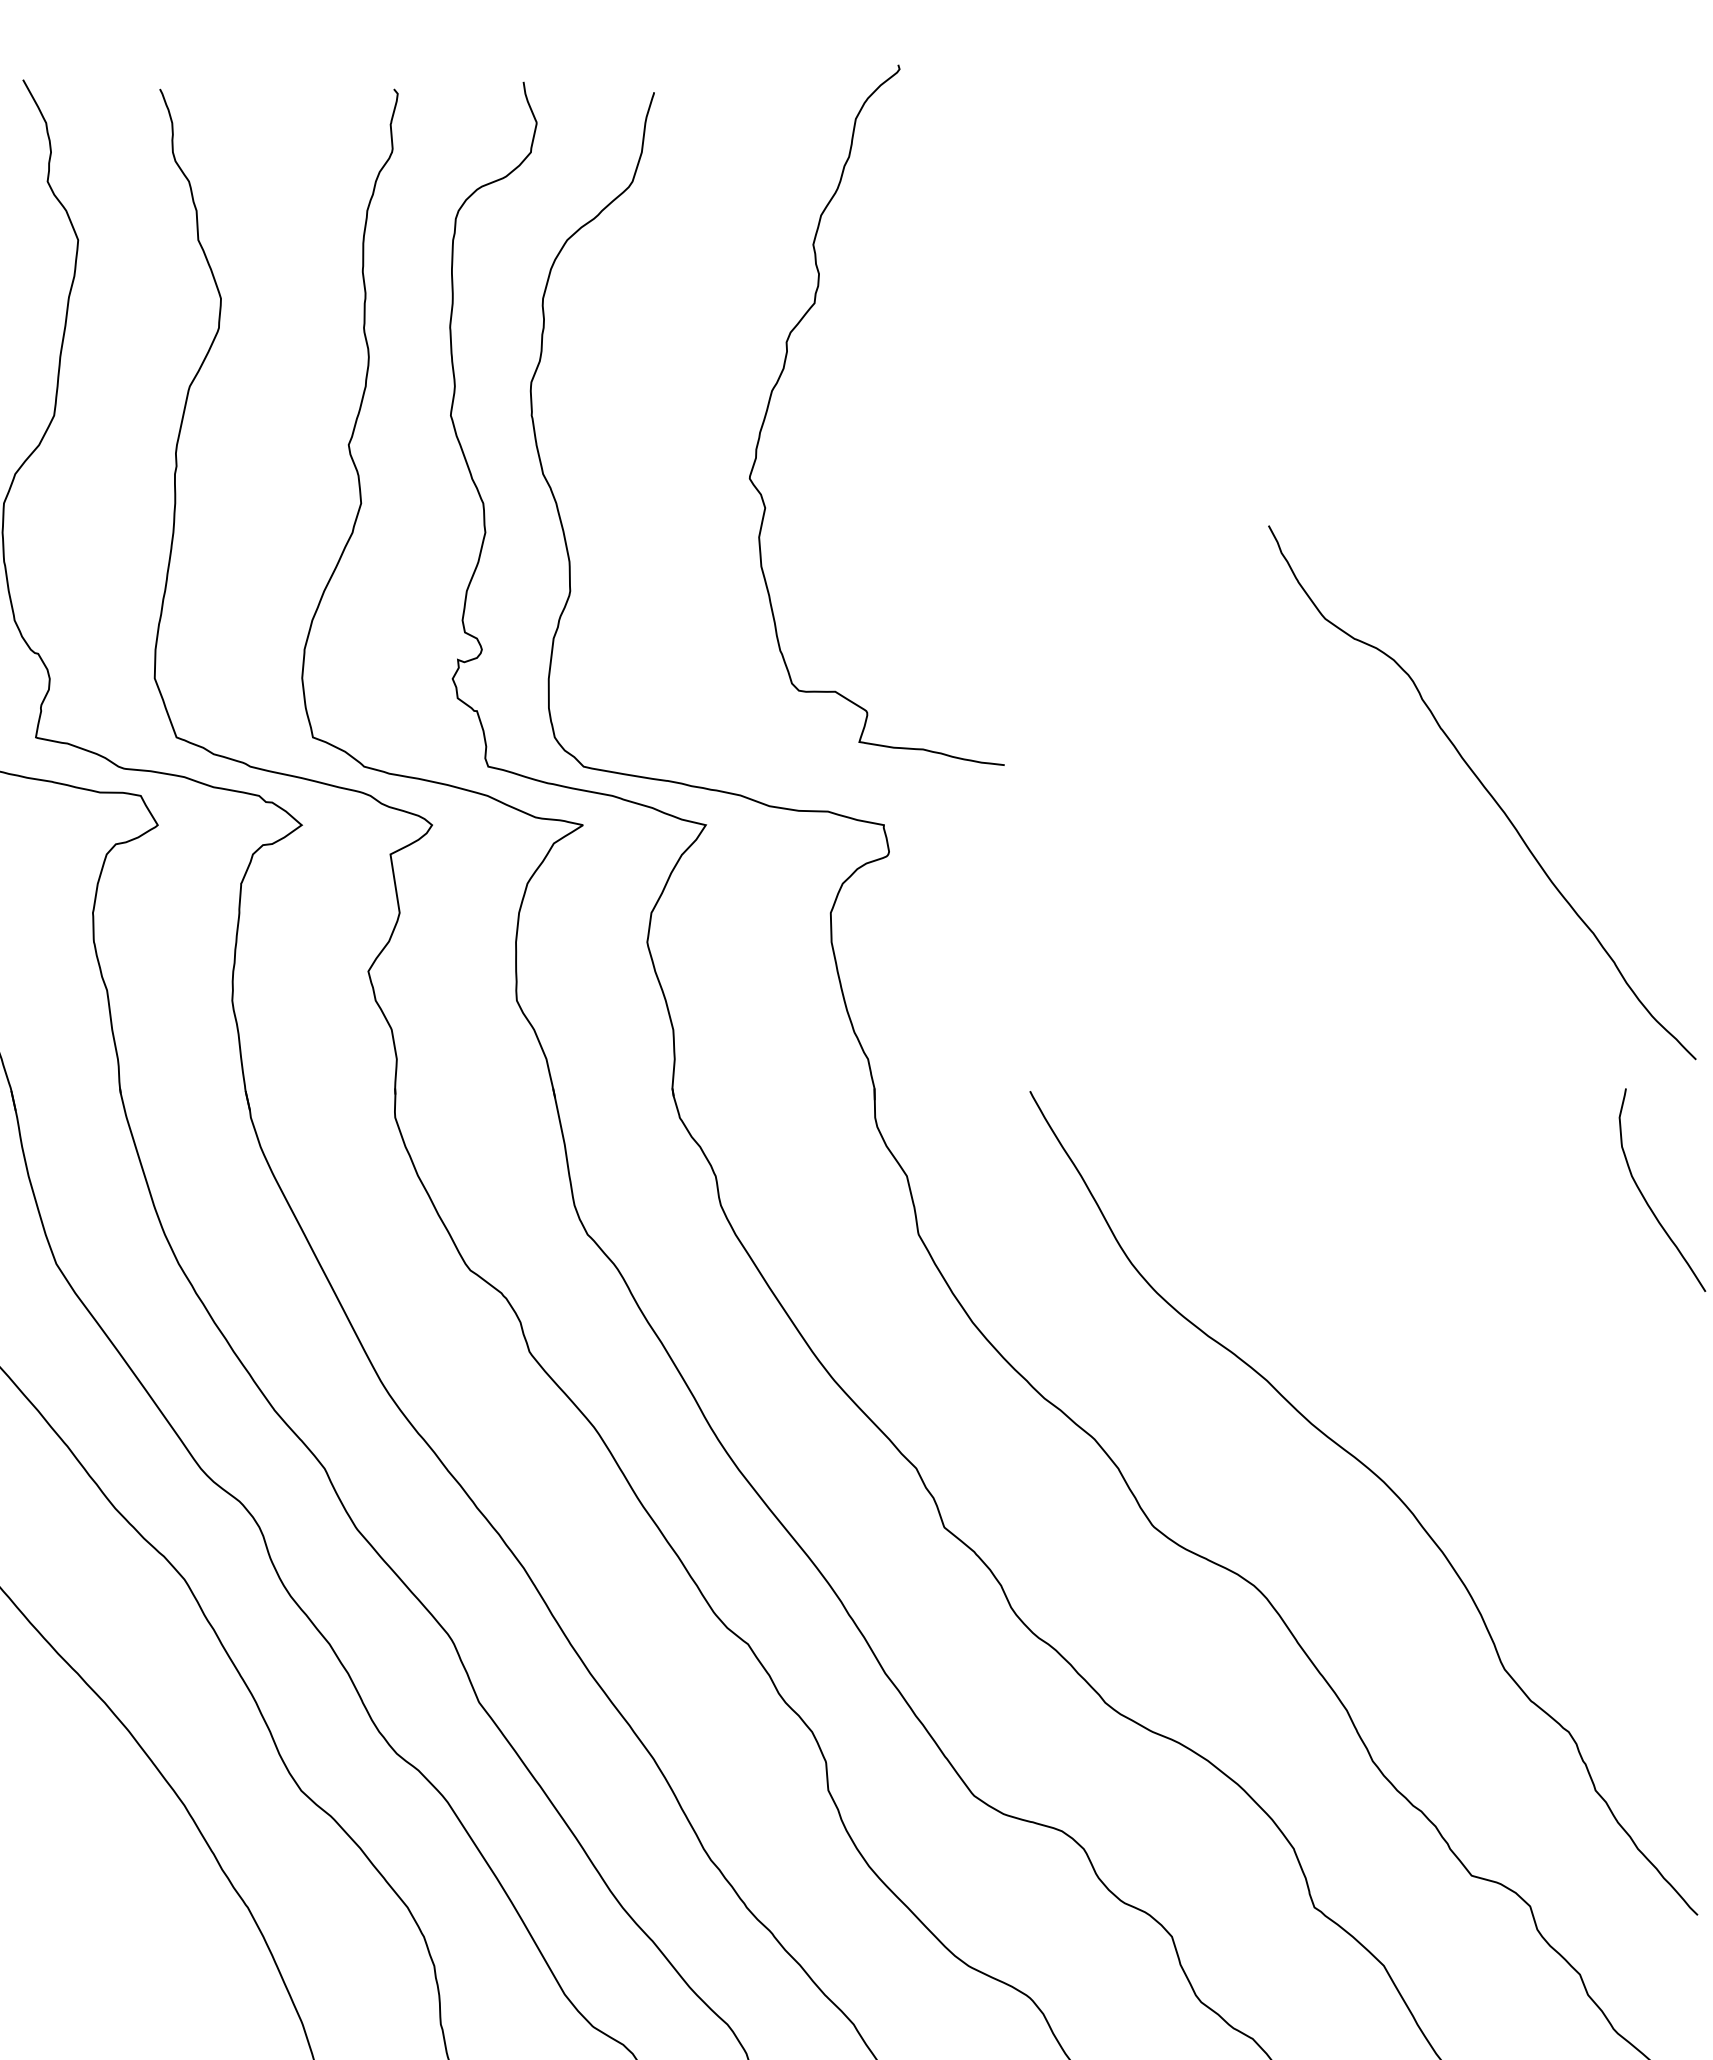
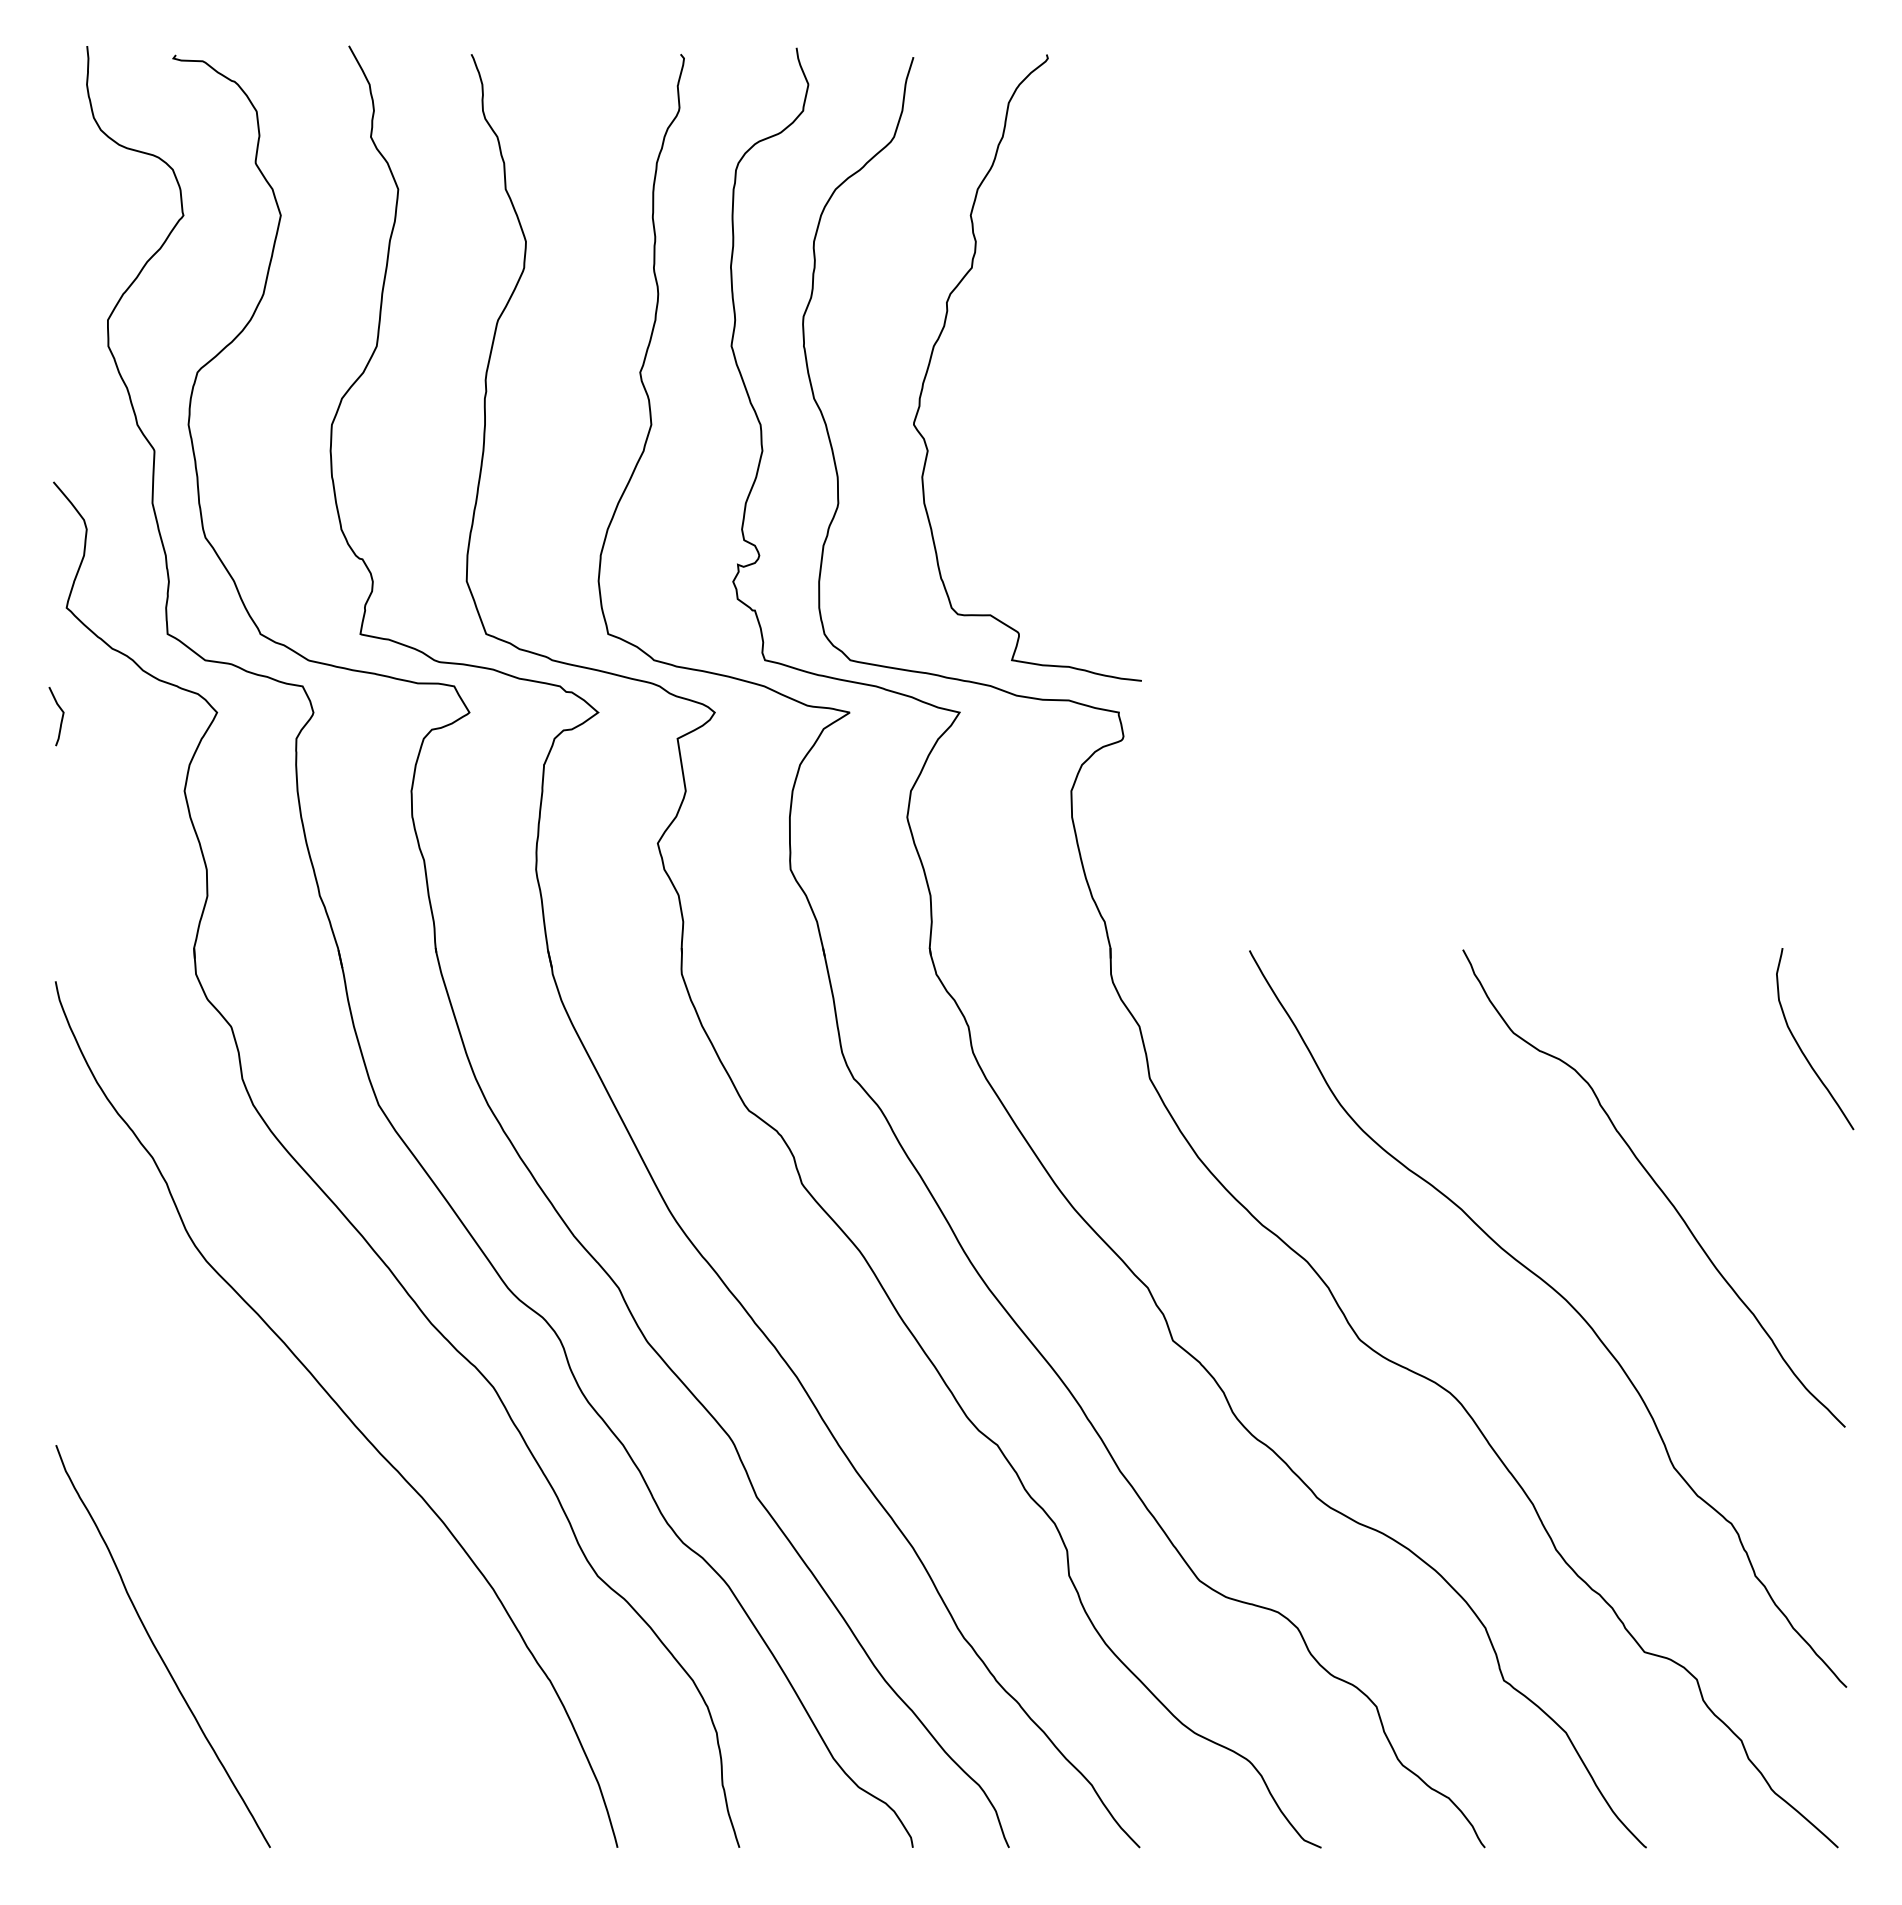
curve: (783, 371) -> (944, 328), moved
curve: (1486, 791) -> (1657, 1187), moved

